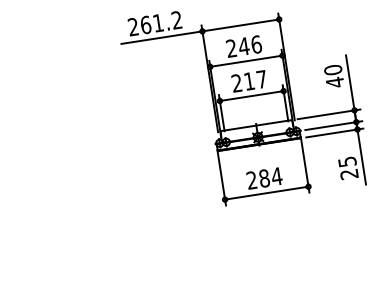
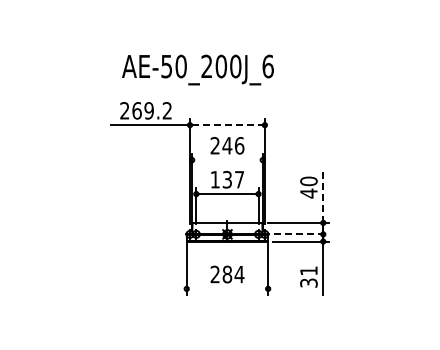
text: (157, 22) -> (148, 110), 261.2 -> 269.2
line: (239, 25) -> (226, 125), solid -> dashed
line: (246, 61) -> (227, 160), removed
text: (242, 82) -> (220, 179), 217 -> 137
line: (350, 83) -> (323, 196), solid -> dashed
line: (334, 125) -> (301, 234), solid -> dashed
text: (347, 167) -> (308, 276), 25 -> 31
line: (266, 192) -> (227, 288), removed

